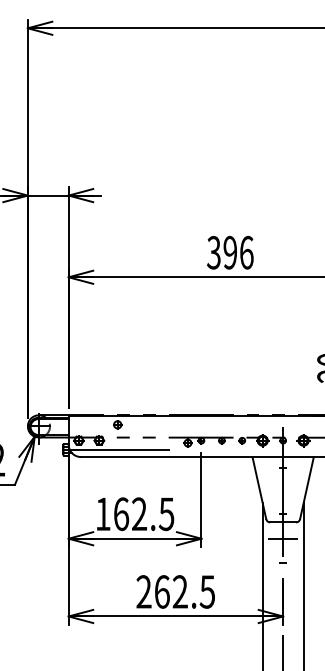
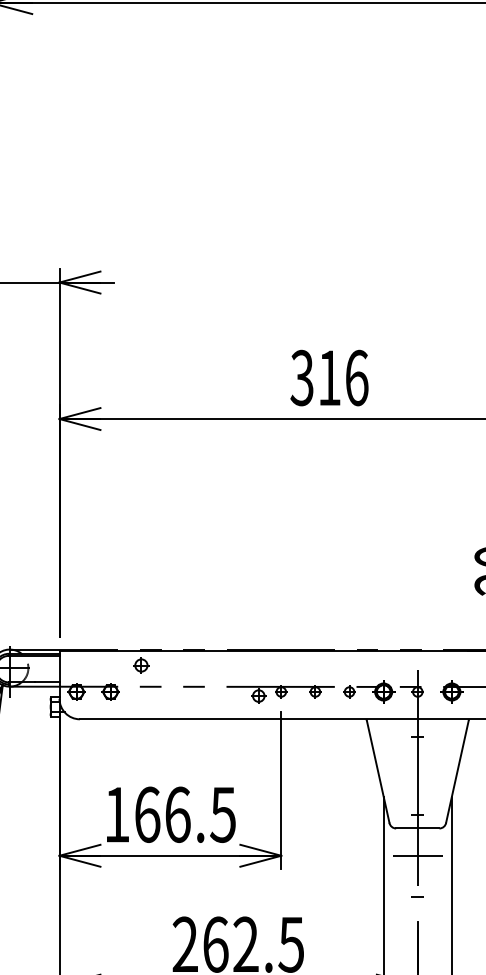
text: (229, 252) -> (328, 377), 396 -> 316
line: (115, 449) -> (137, 706), removed
text: (139, 514) -> (177, 815), 162.5 -> 166.5

